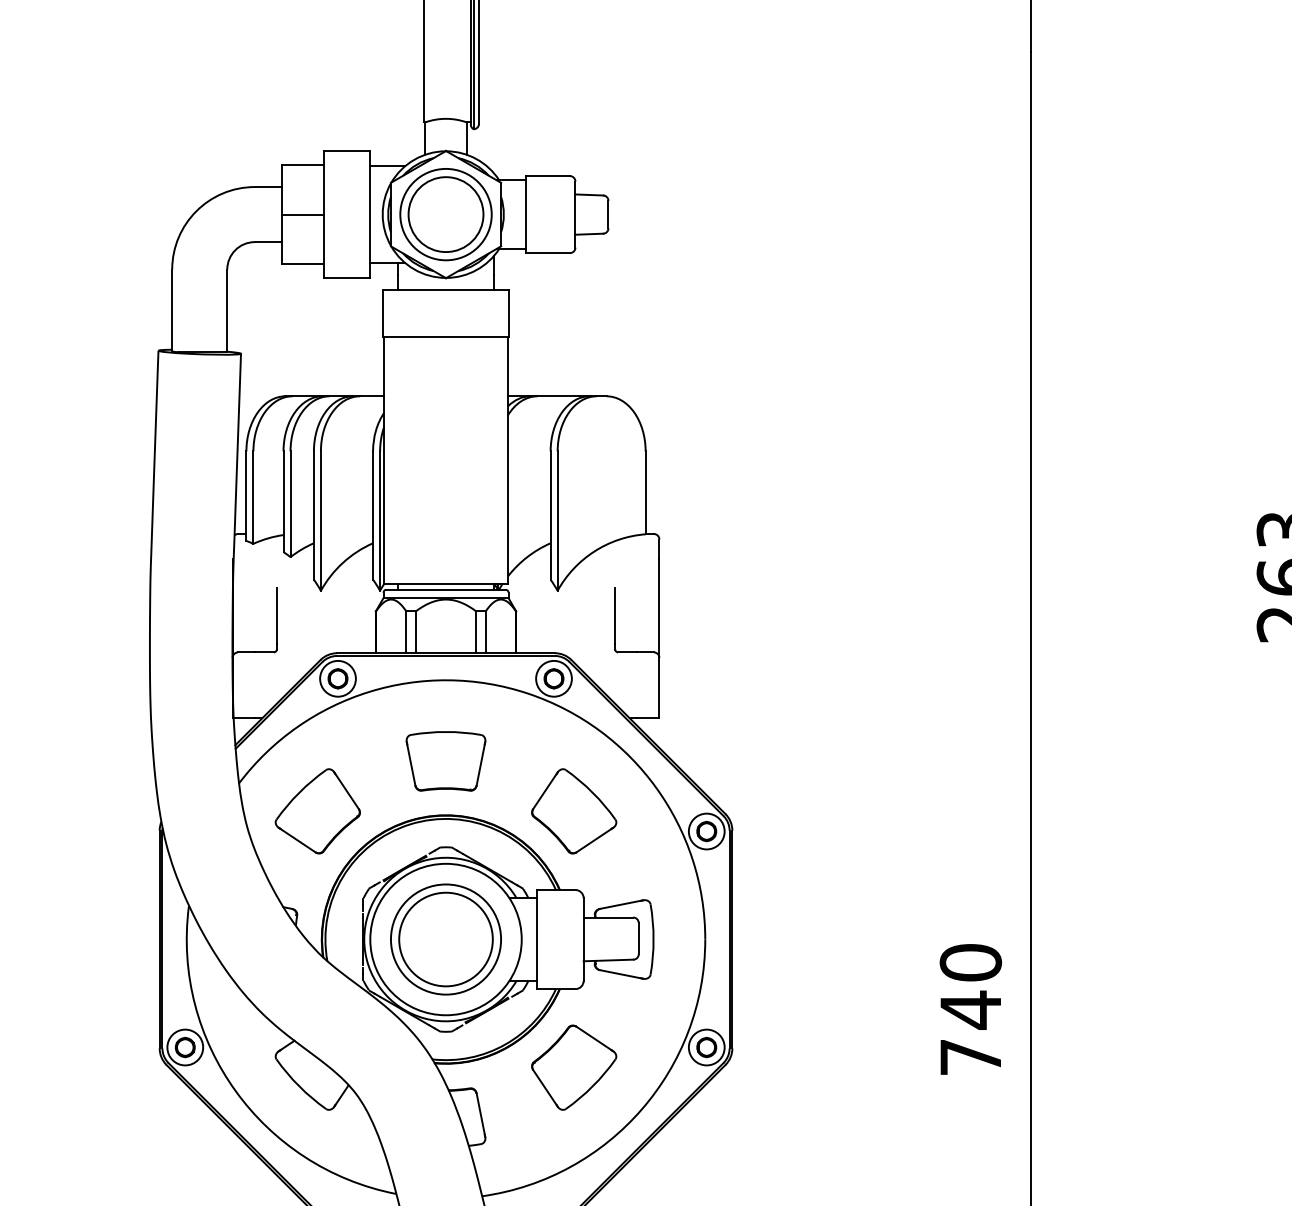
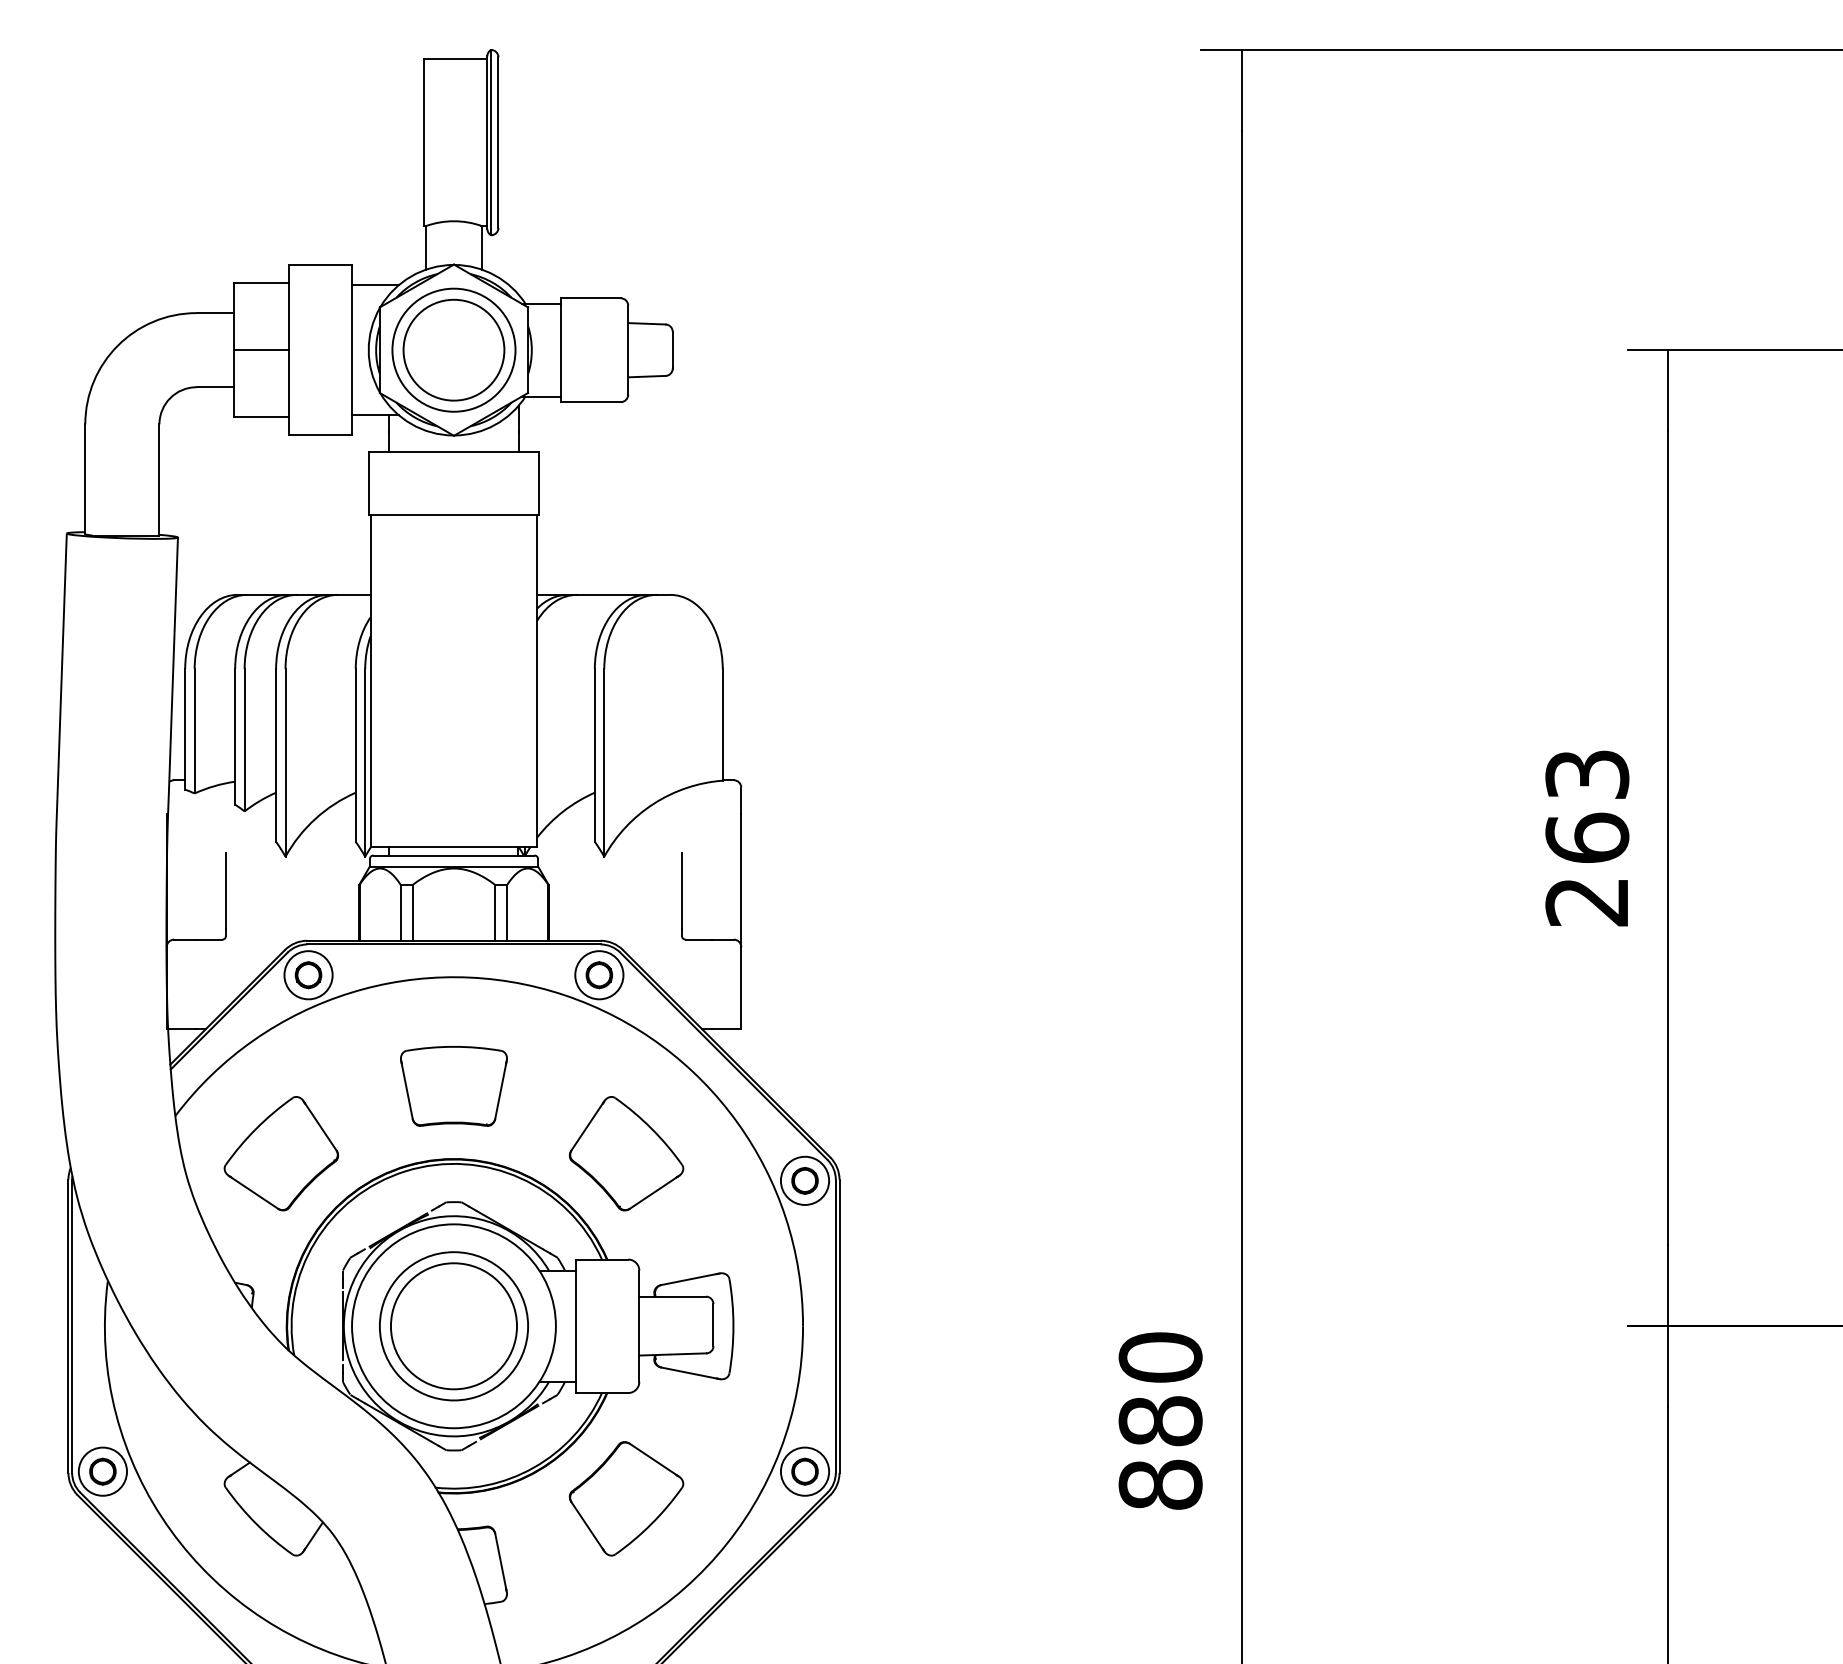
text: (970, 1033) -> (1160, 1452), 740 -> 880

